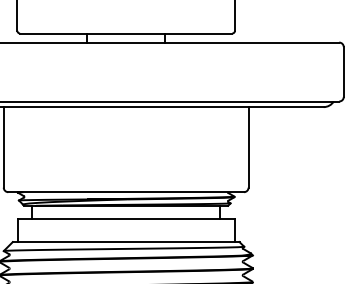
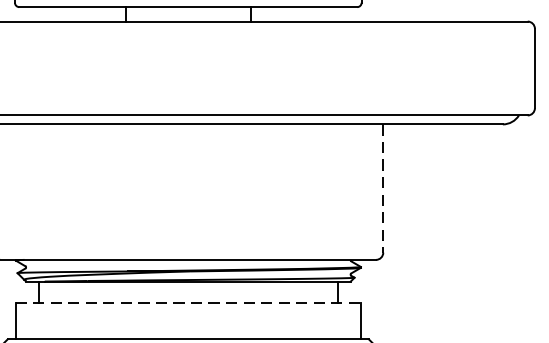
line: (248, 147) -> (383, 188), solid -> dashed
line: (126, 219) -> (188, 303), solid -> dashed

